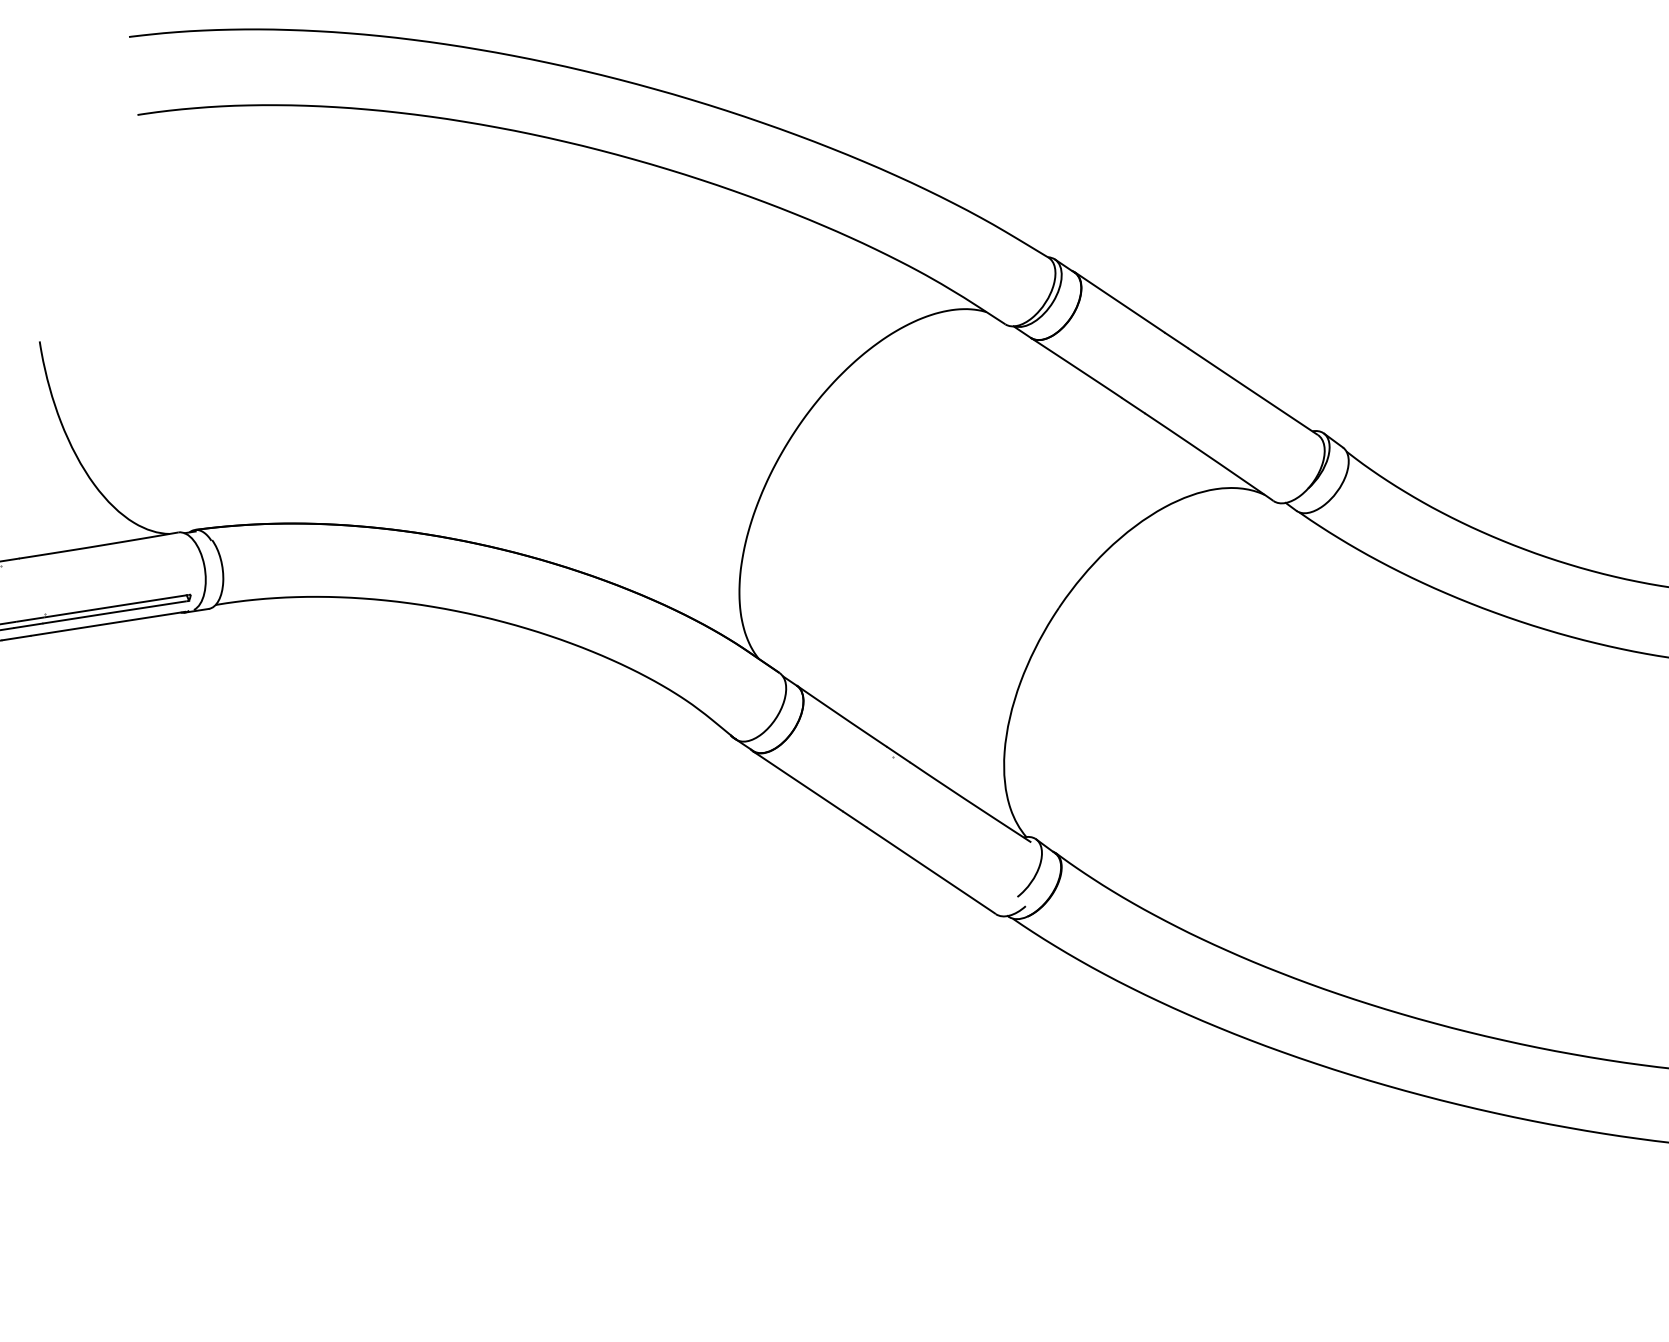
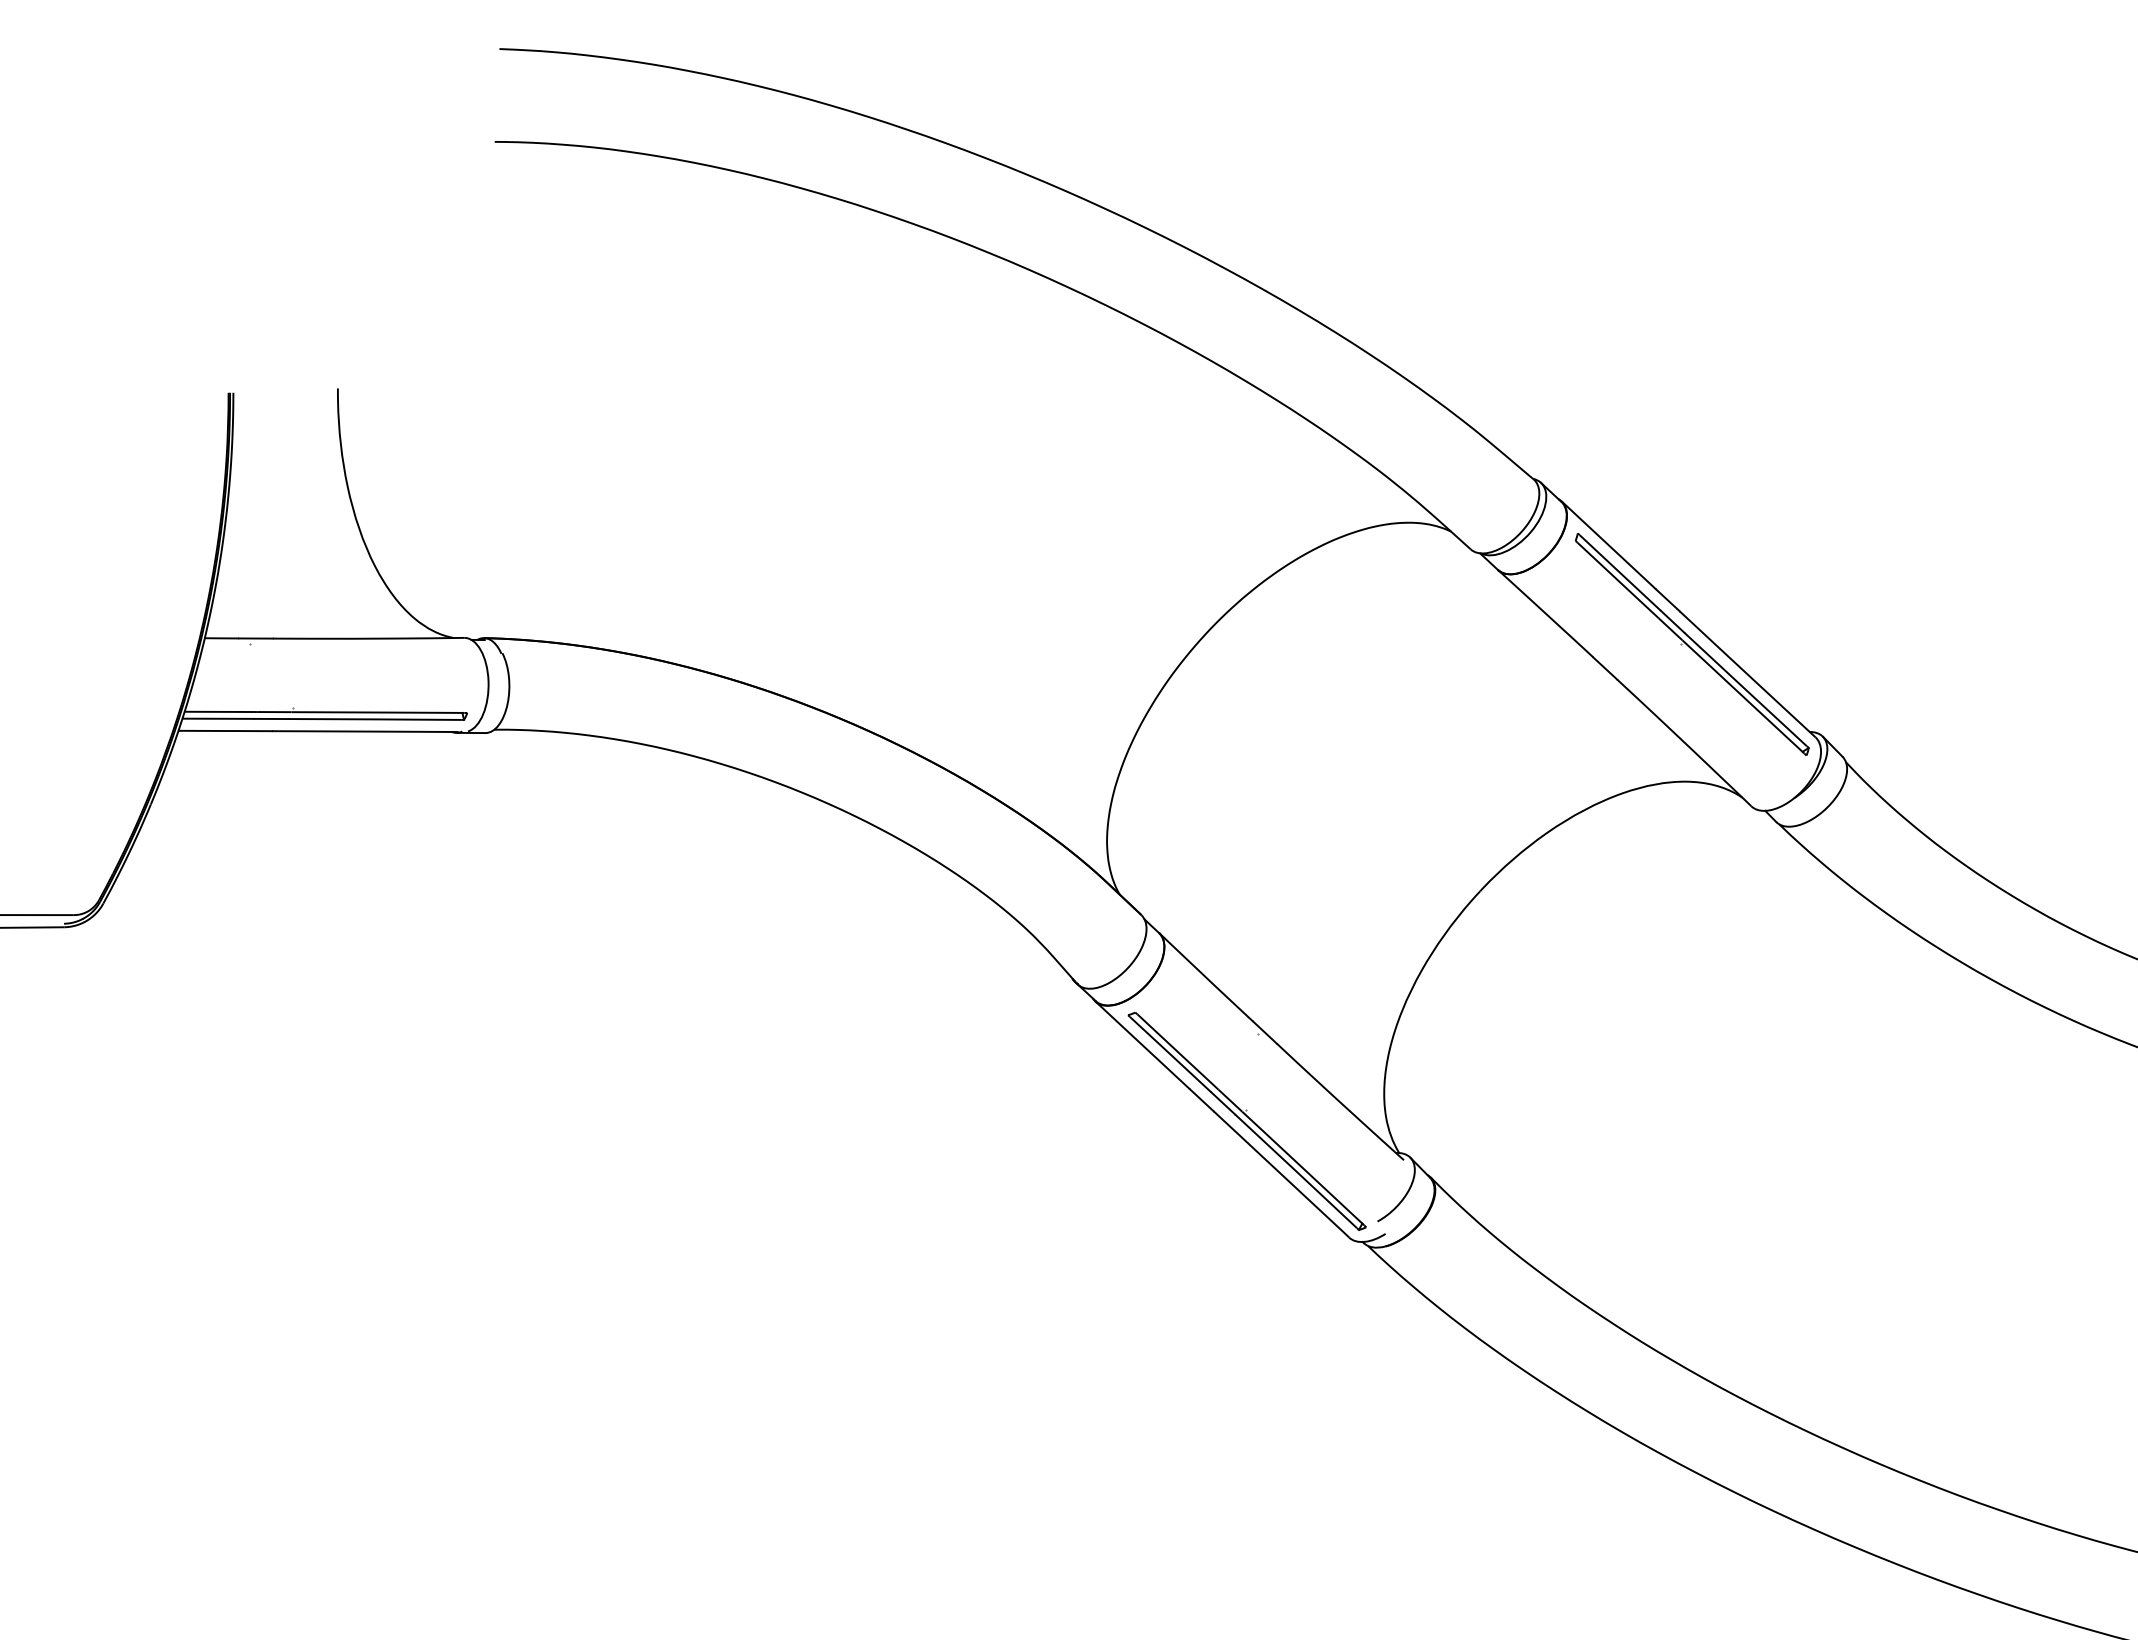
part: (1202, 374) -> (1691, 644), added
part: (894, 830) -> (1246, 1120), added

